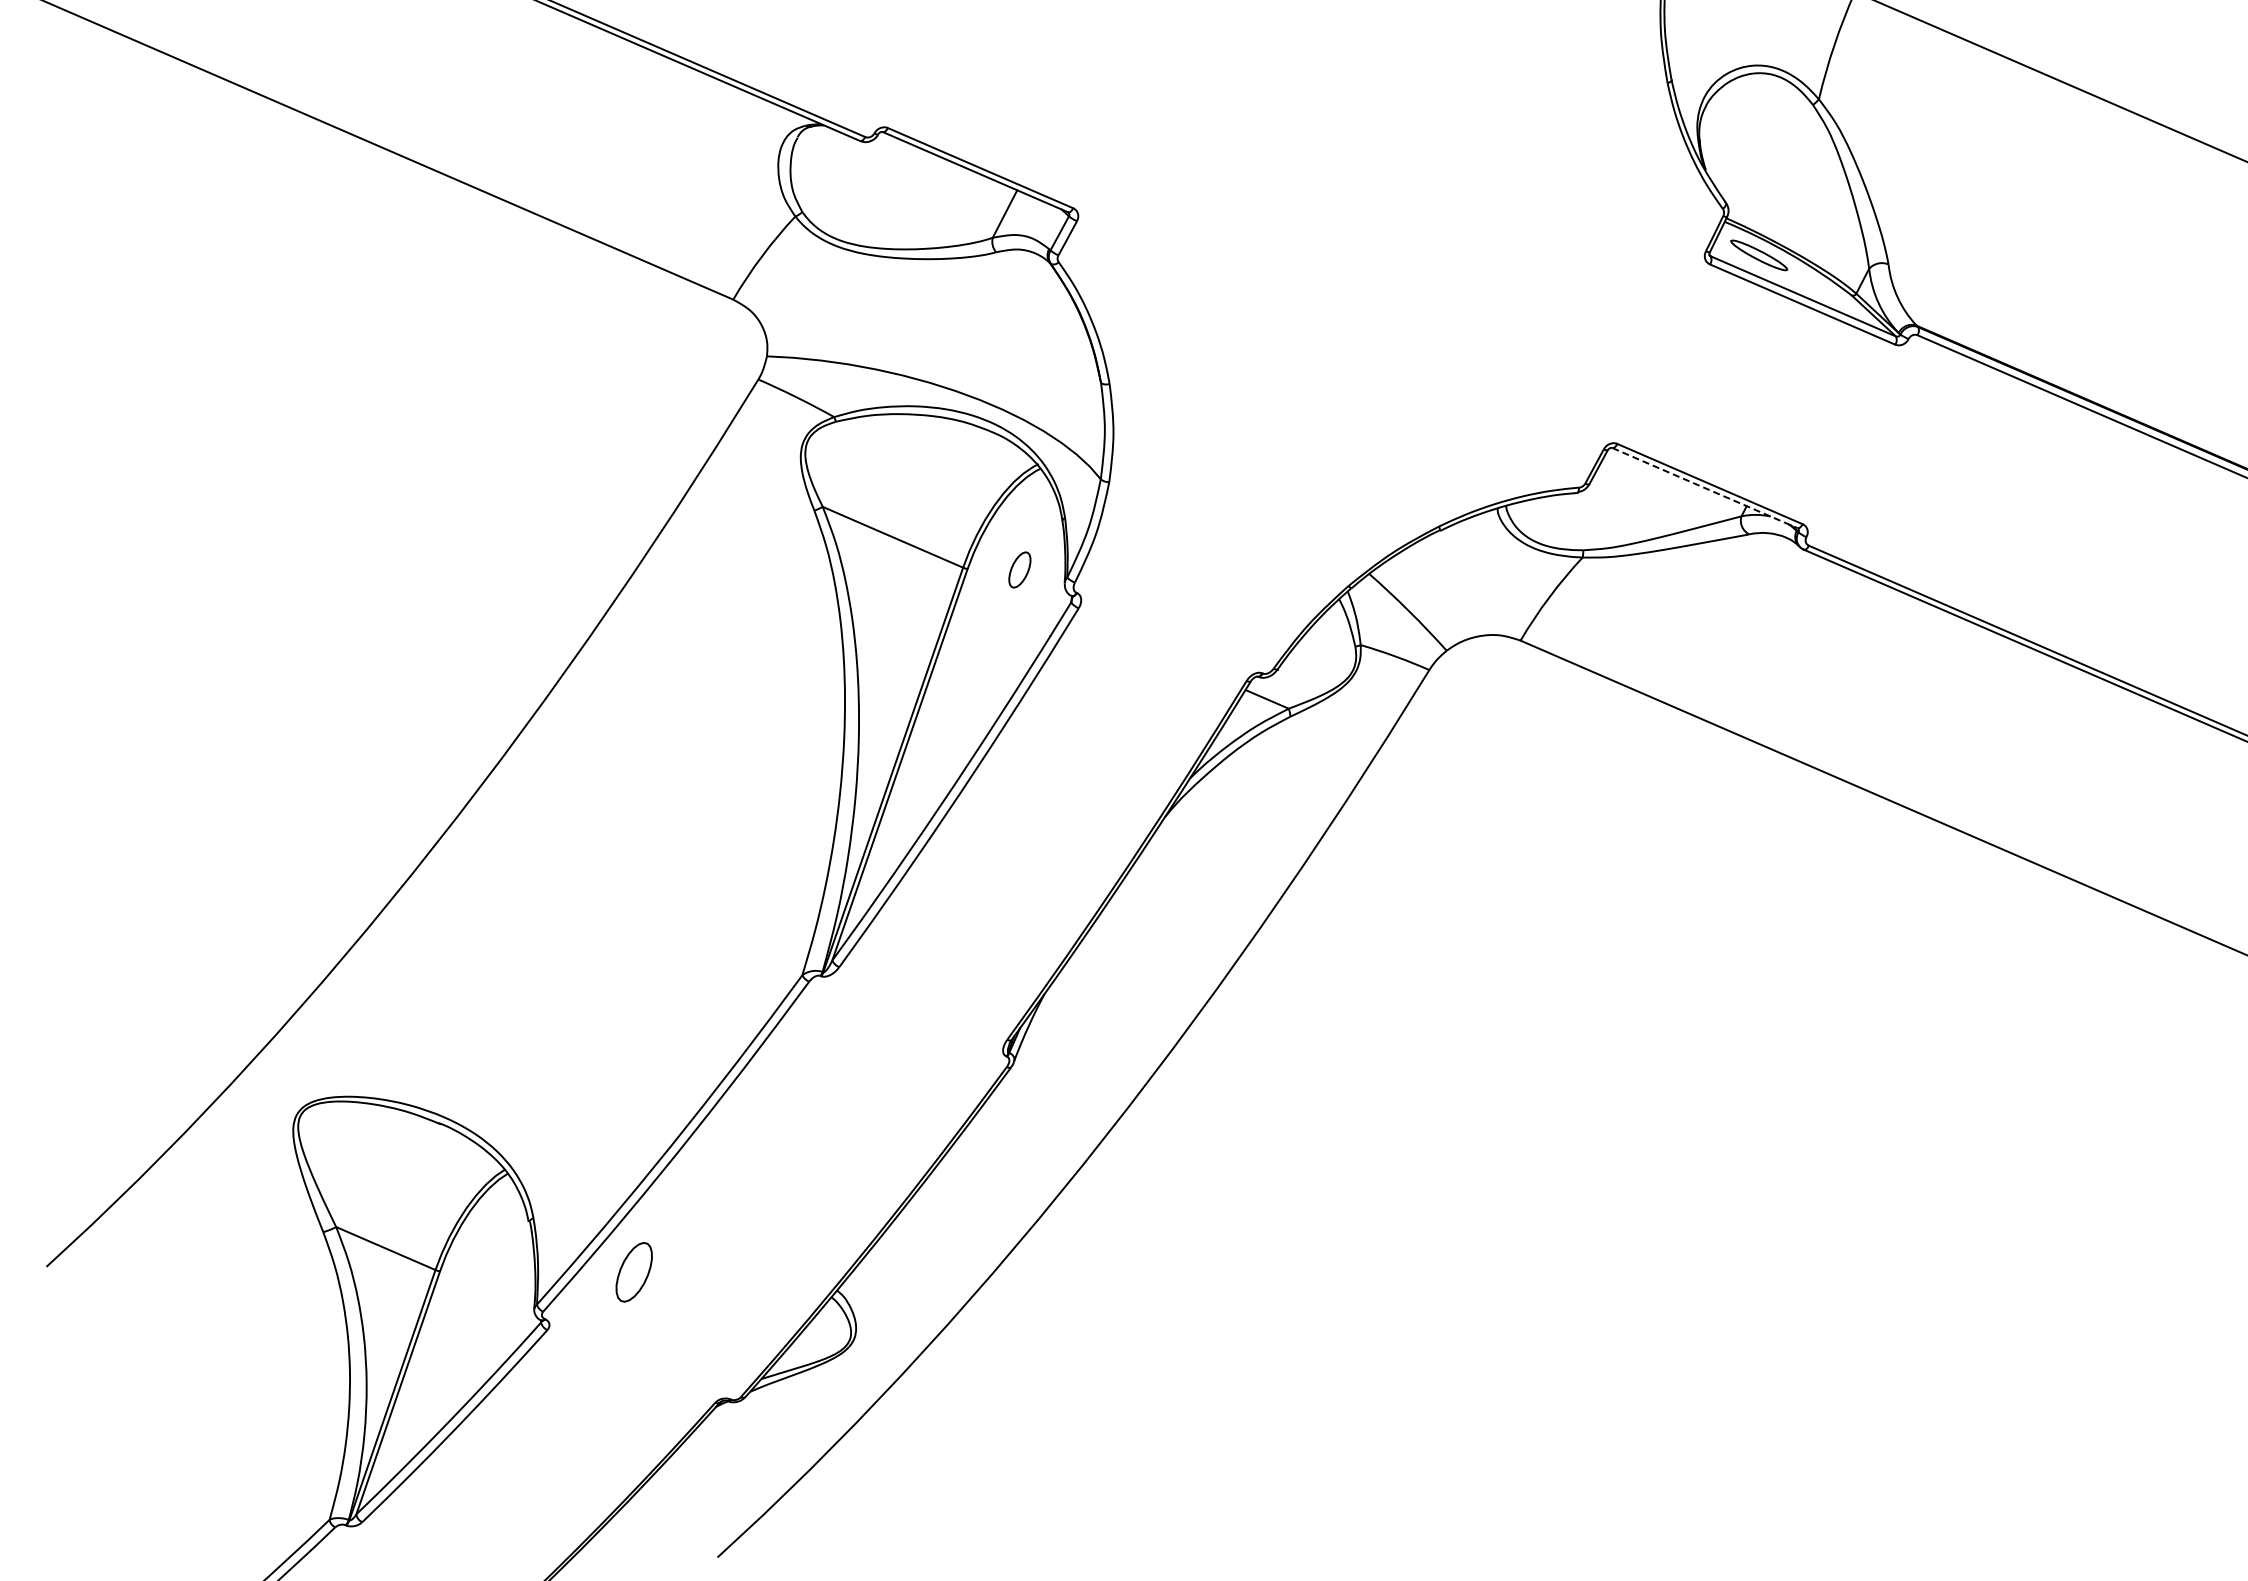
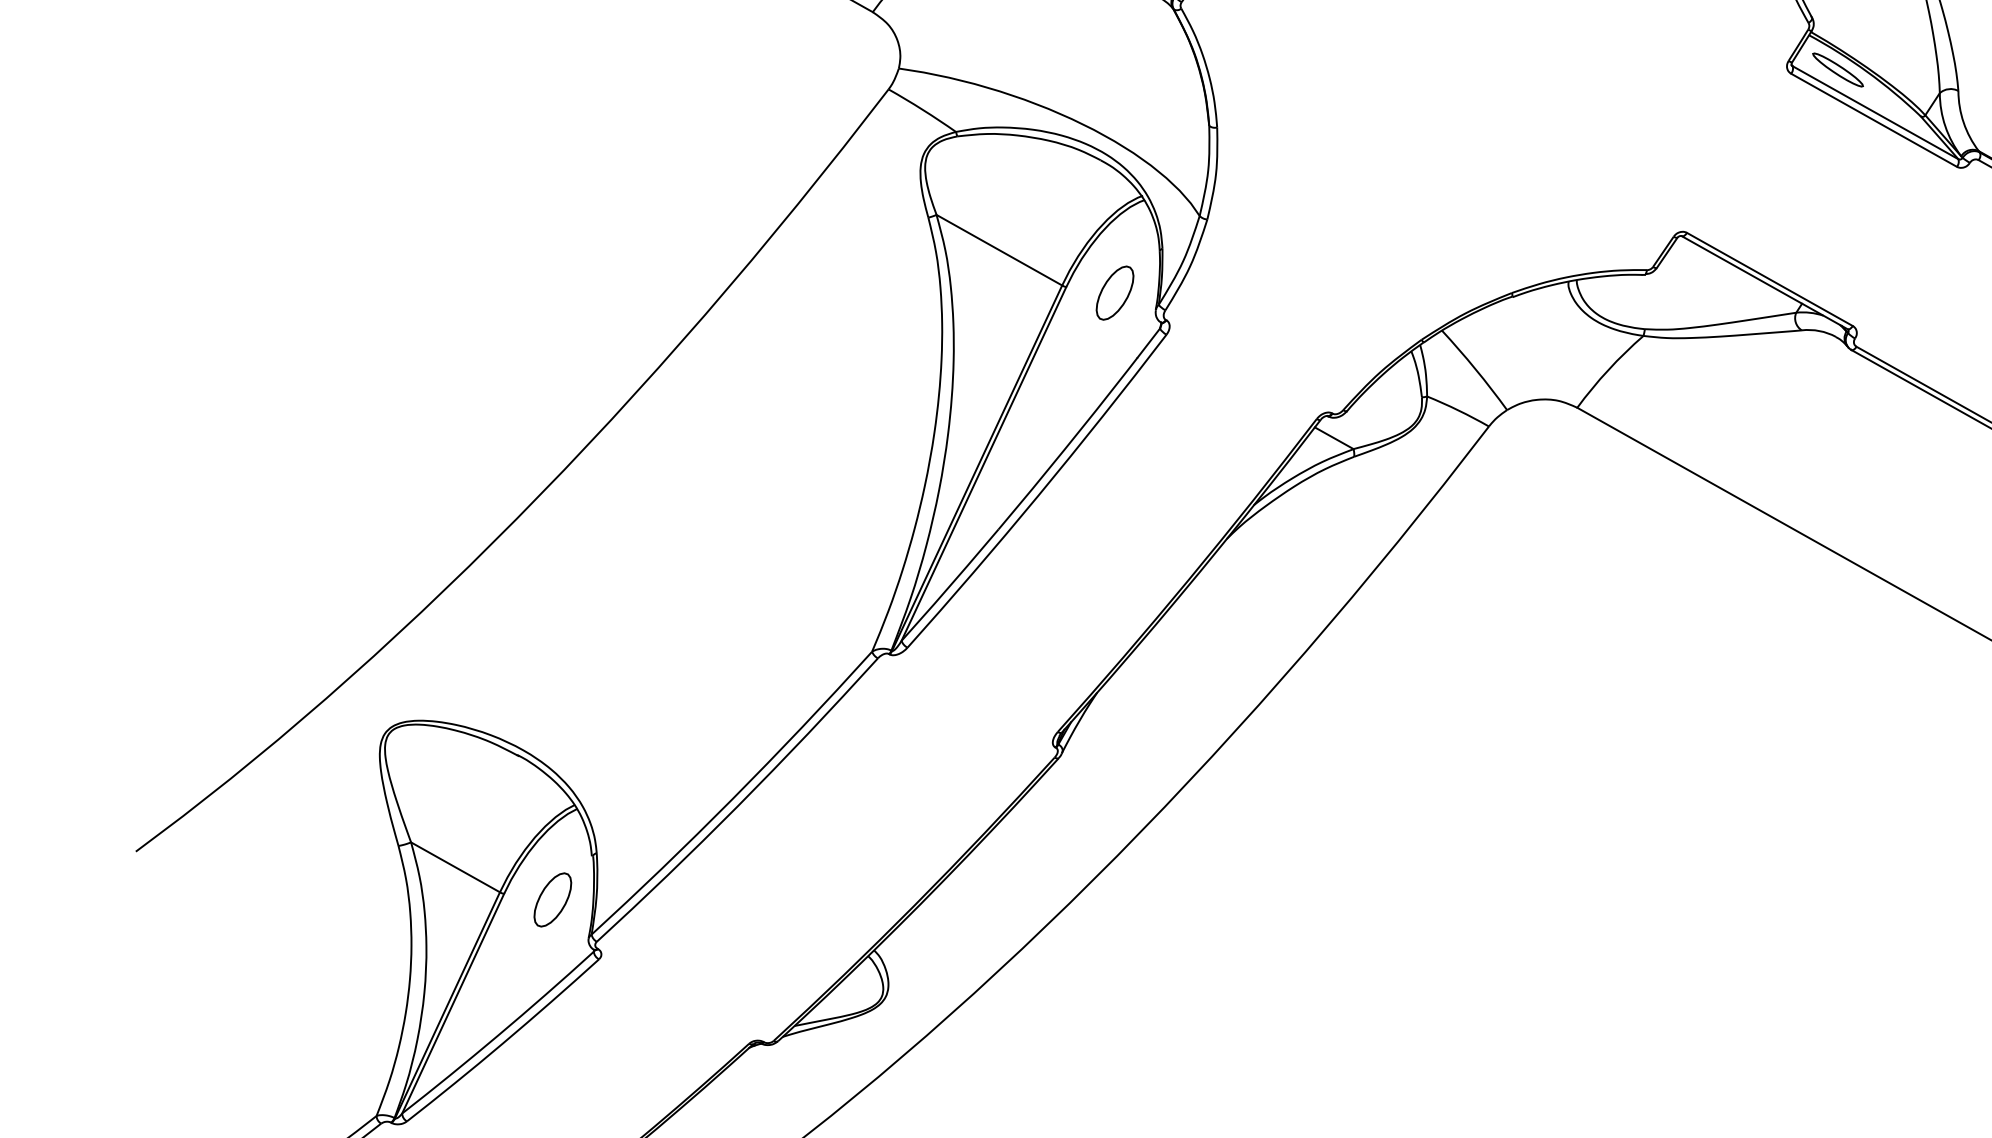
line: (1705, 488) -> (1765, 283), dashed -> solid
part: (1019, 569) -> (1114, 292), size x1.67
part: (633, 1272) -> (552, 900), moved

